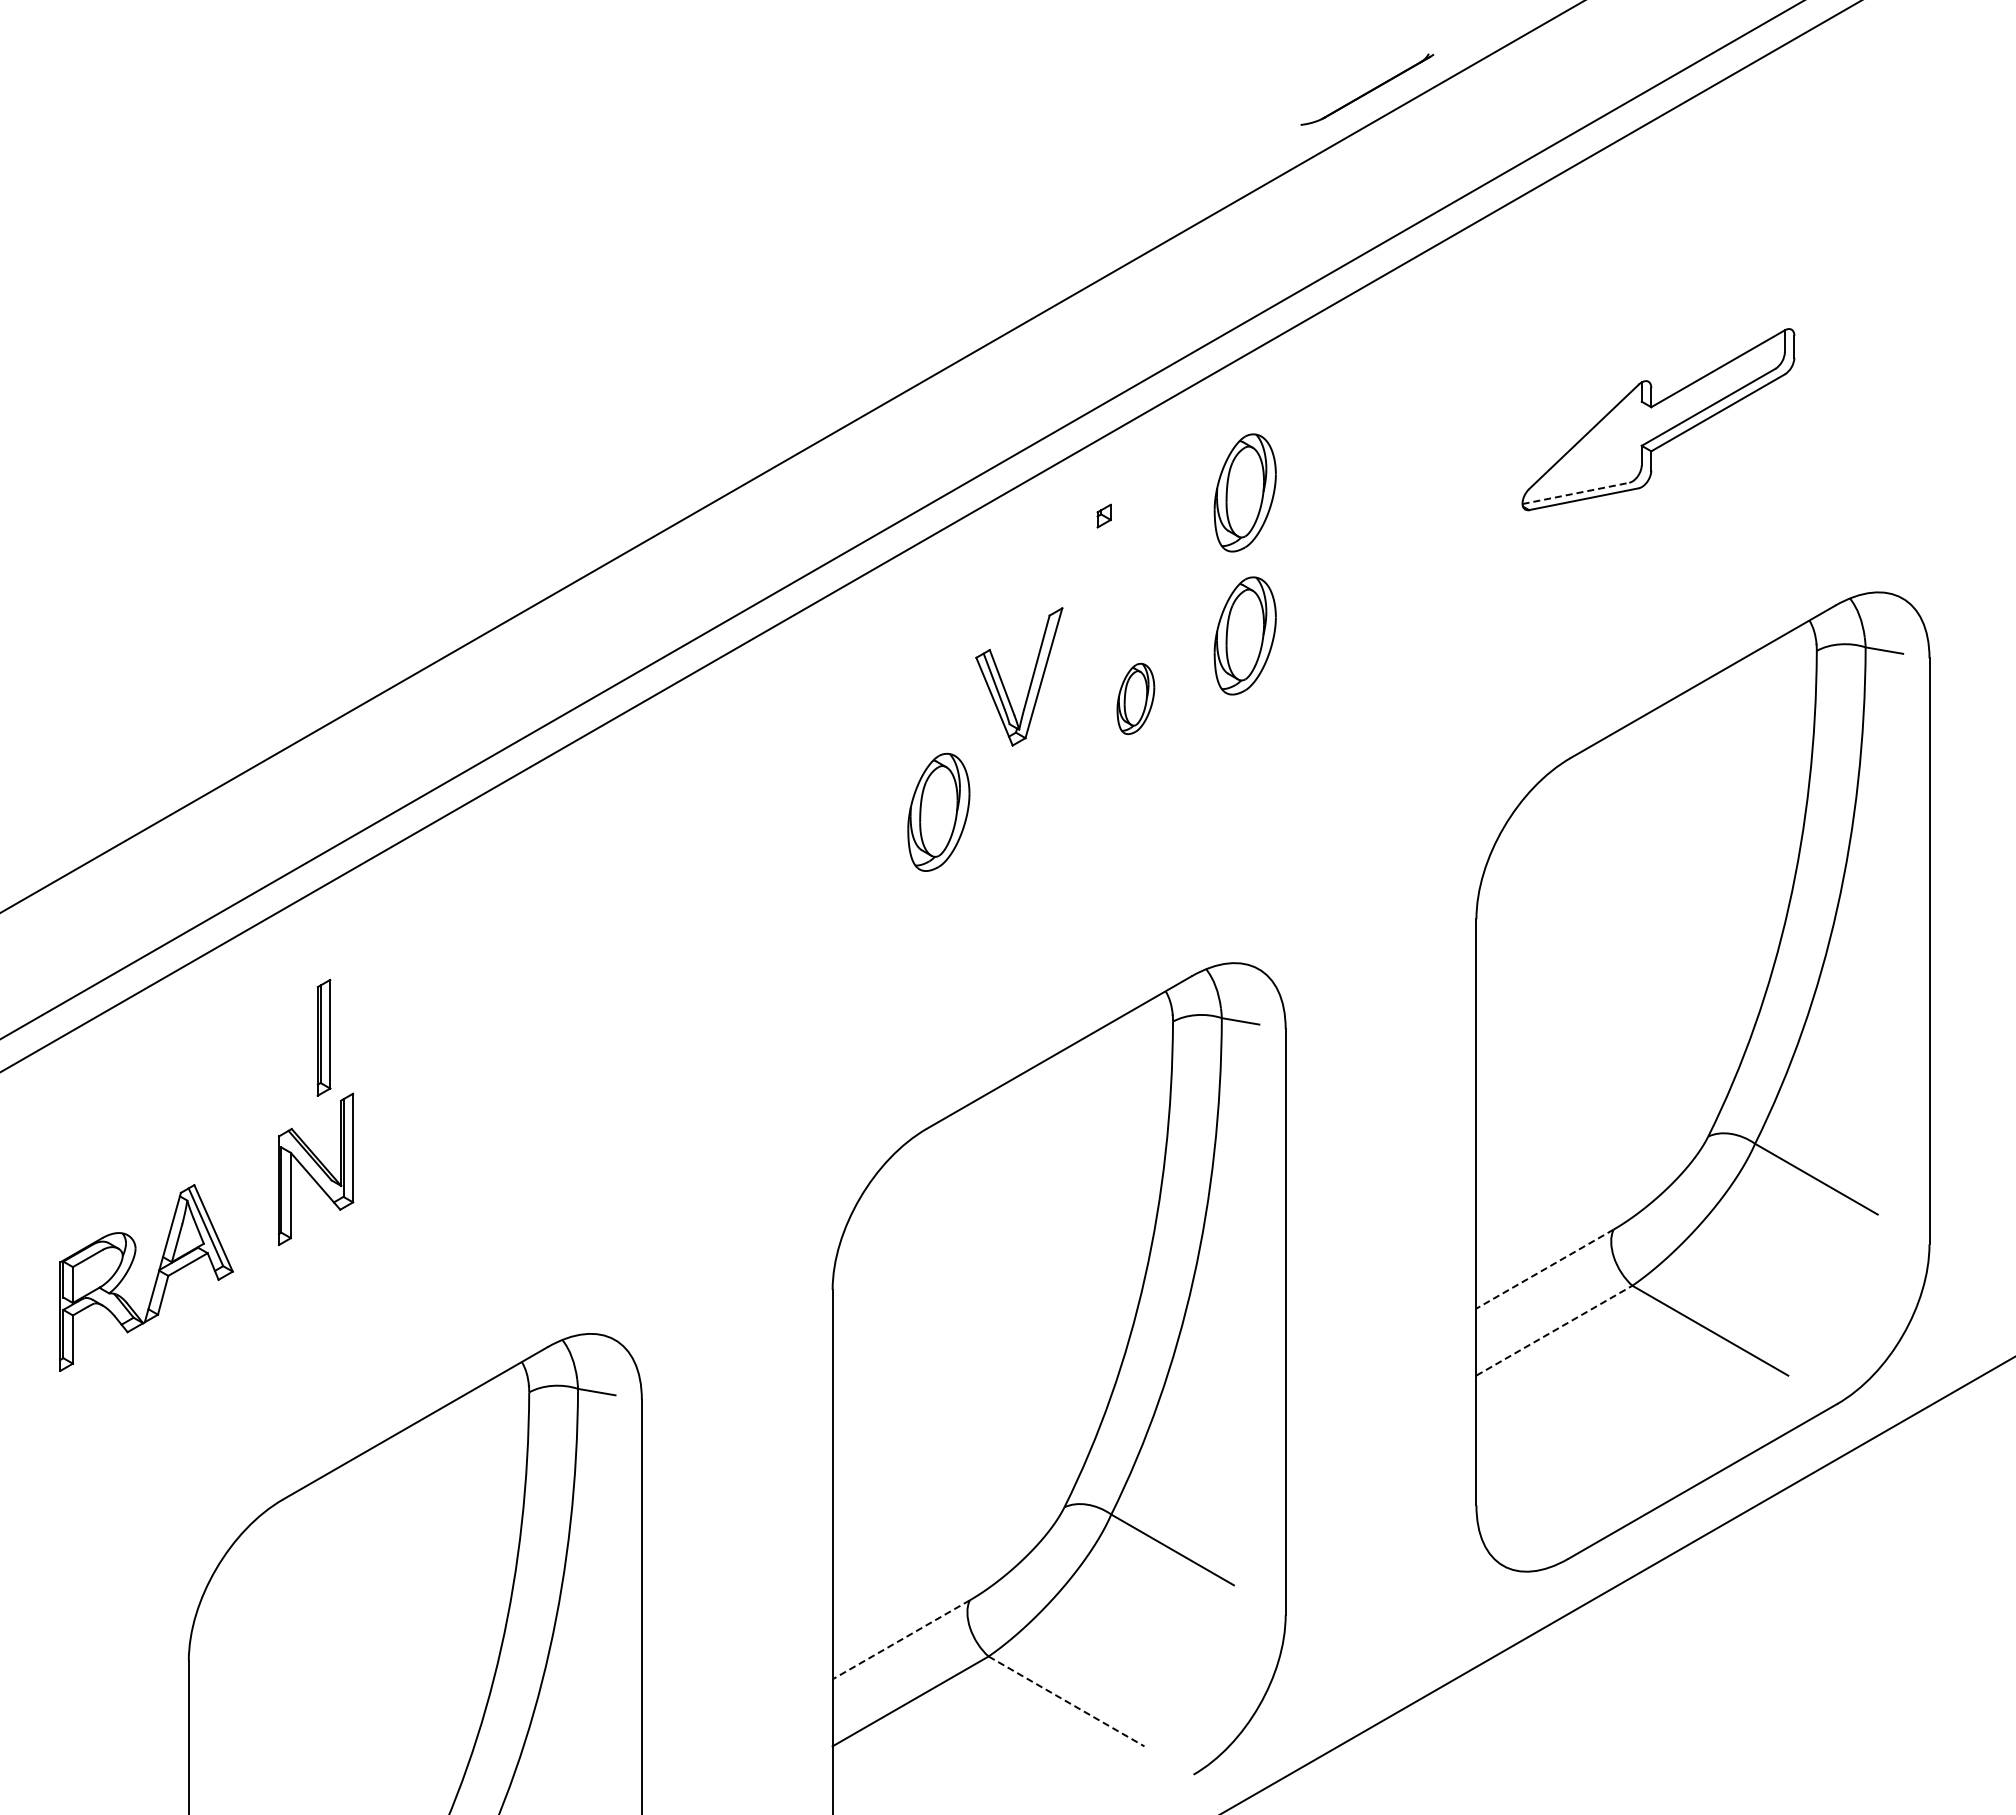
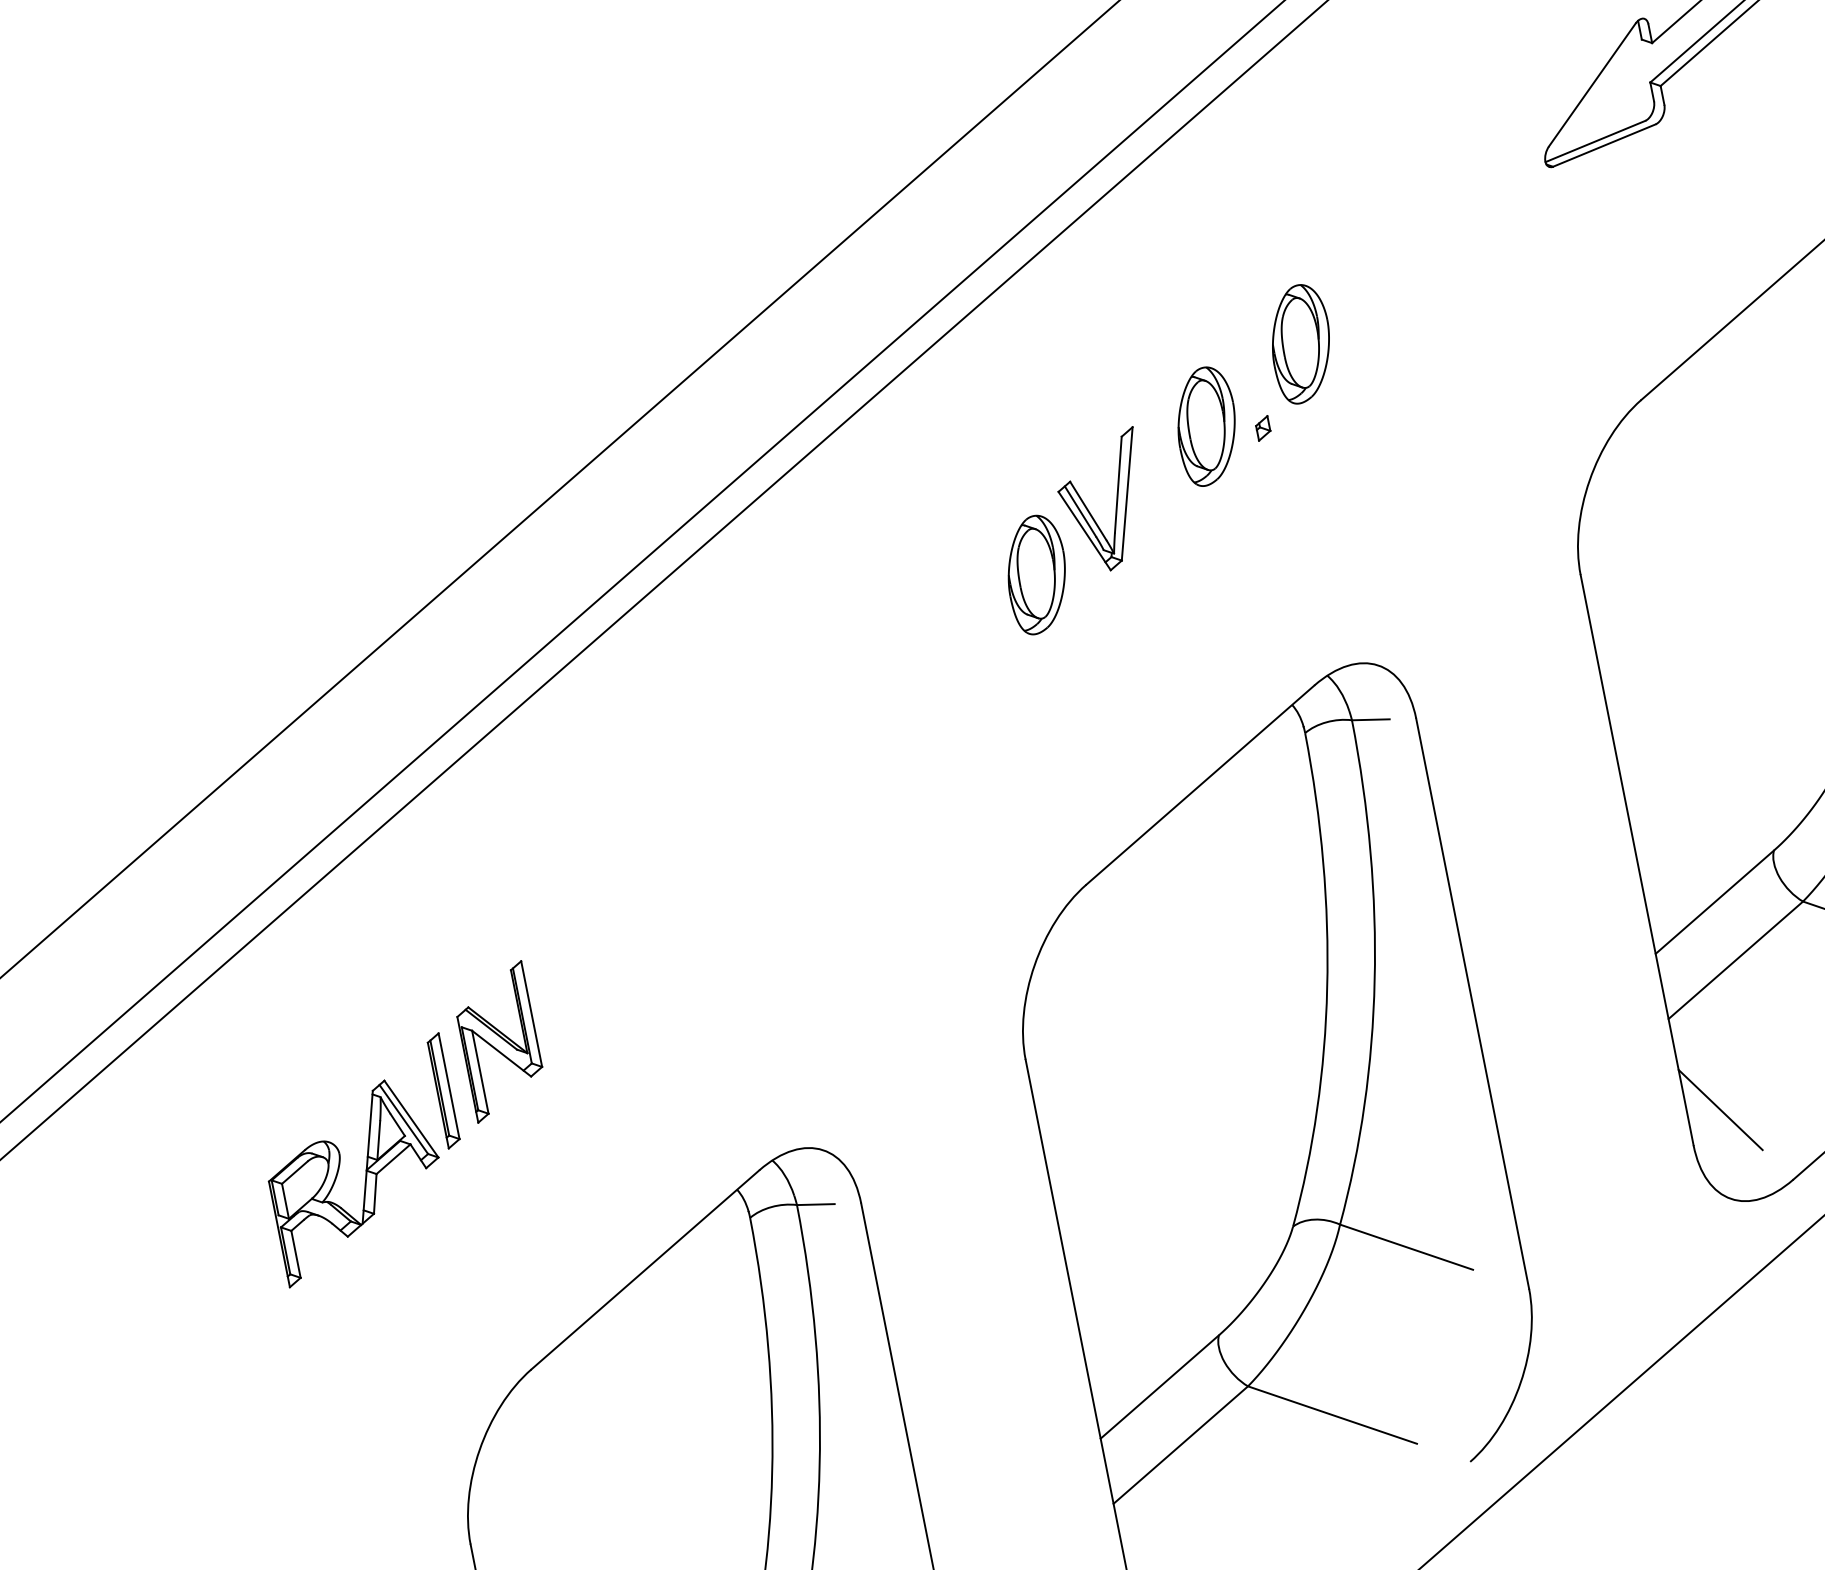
part: (1244, 492) -> (1272, 204), removed
line: (1576, 493) -> (1595, 141), dashed -> solid
part: (1103, 515) -> (1262, 427), moved
part: (1031, 677) -> (1115, 500), moved
part: (1135, 698) -> (1206, 425), size x1.67
part: (323, 1037) -> (443, 1090), moved
line: (1544, 1269) -> (1714, 902), dashed -> solid
line: (1554, 1330) -> (1735, 960), dashed -> solid
line: (1509, 1475) -> (1719, 1109), added
line: (900, 1640) -> (1159, 1387), dashed -> solid
line: (1066, 1701) -> (1332, 1415), dashed -> solid

